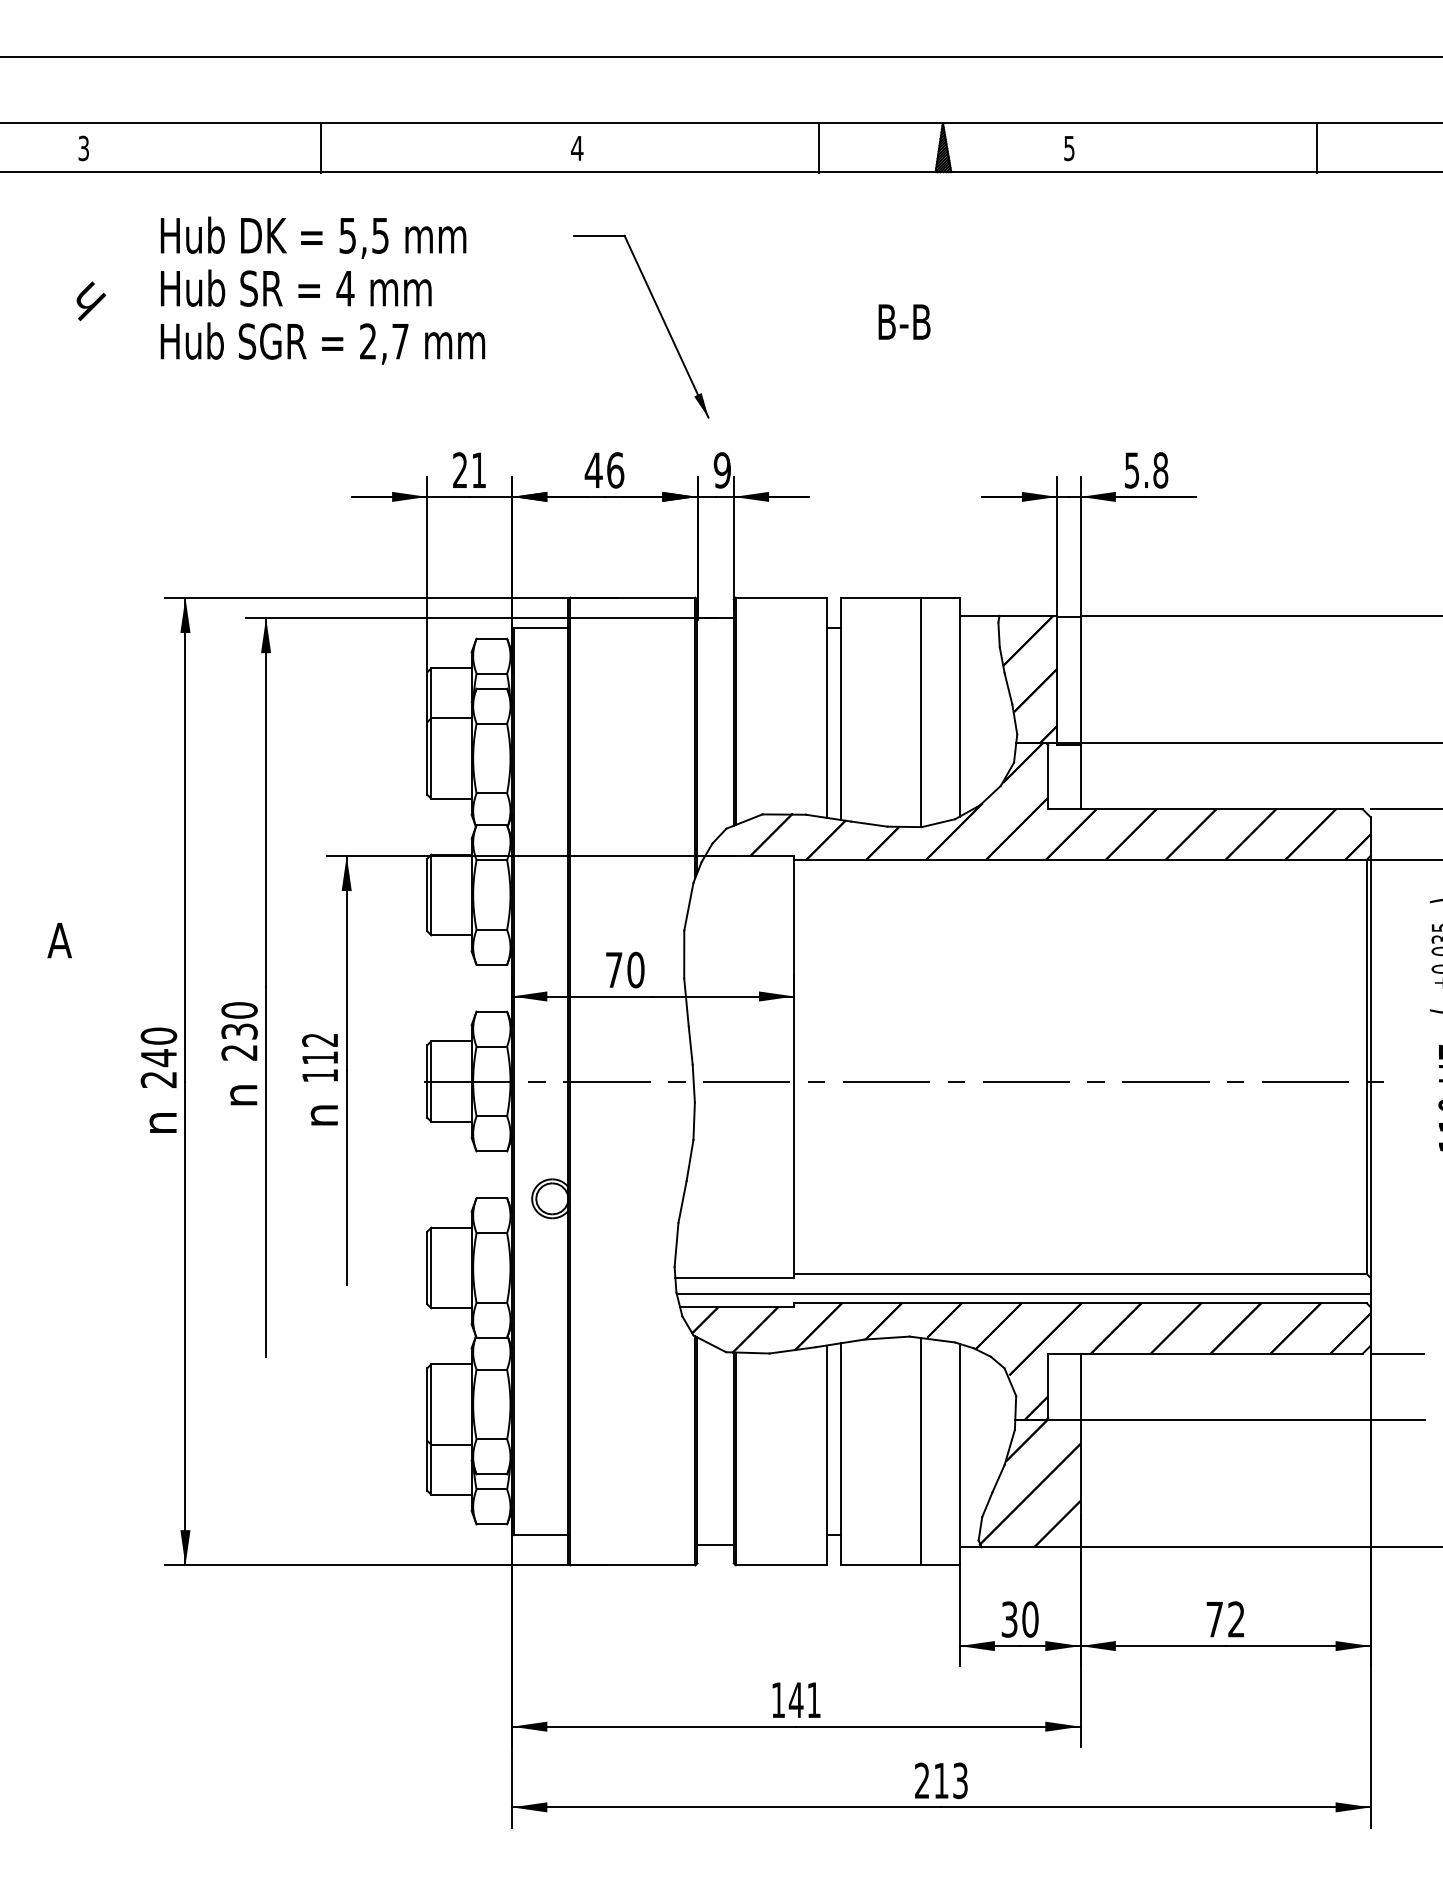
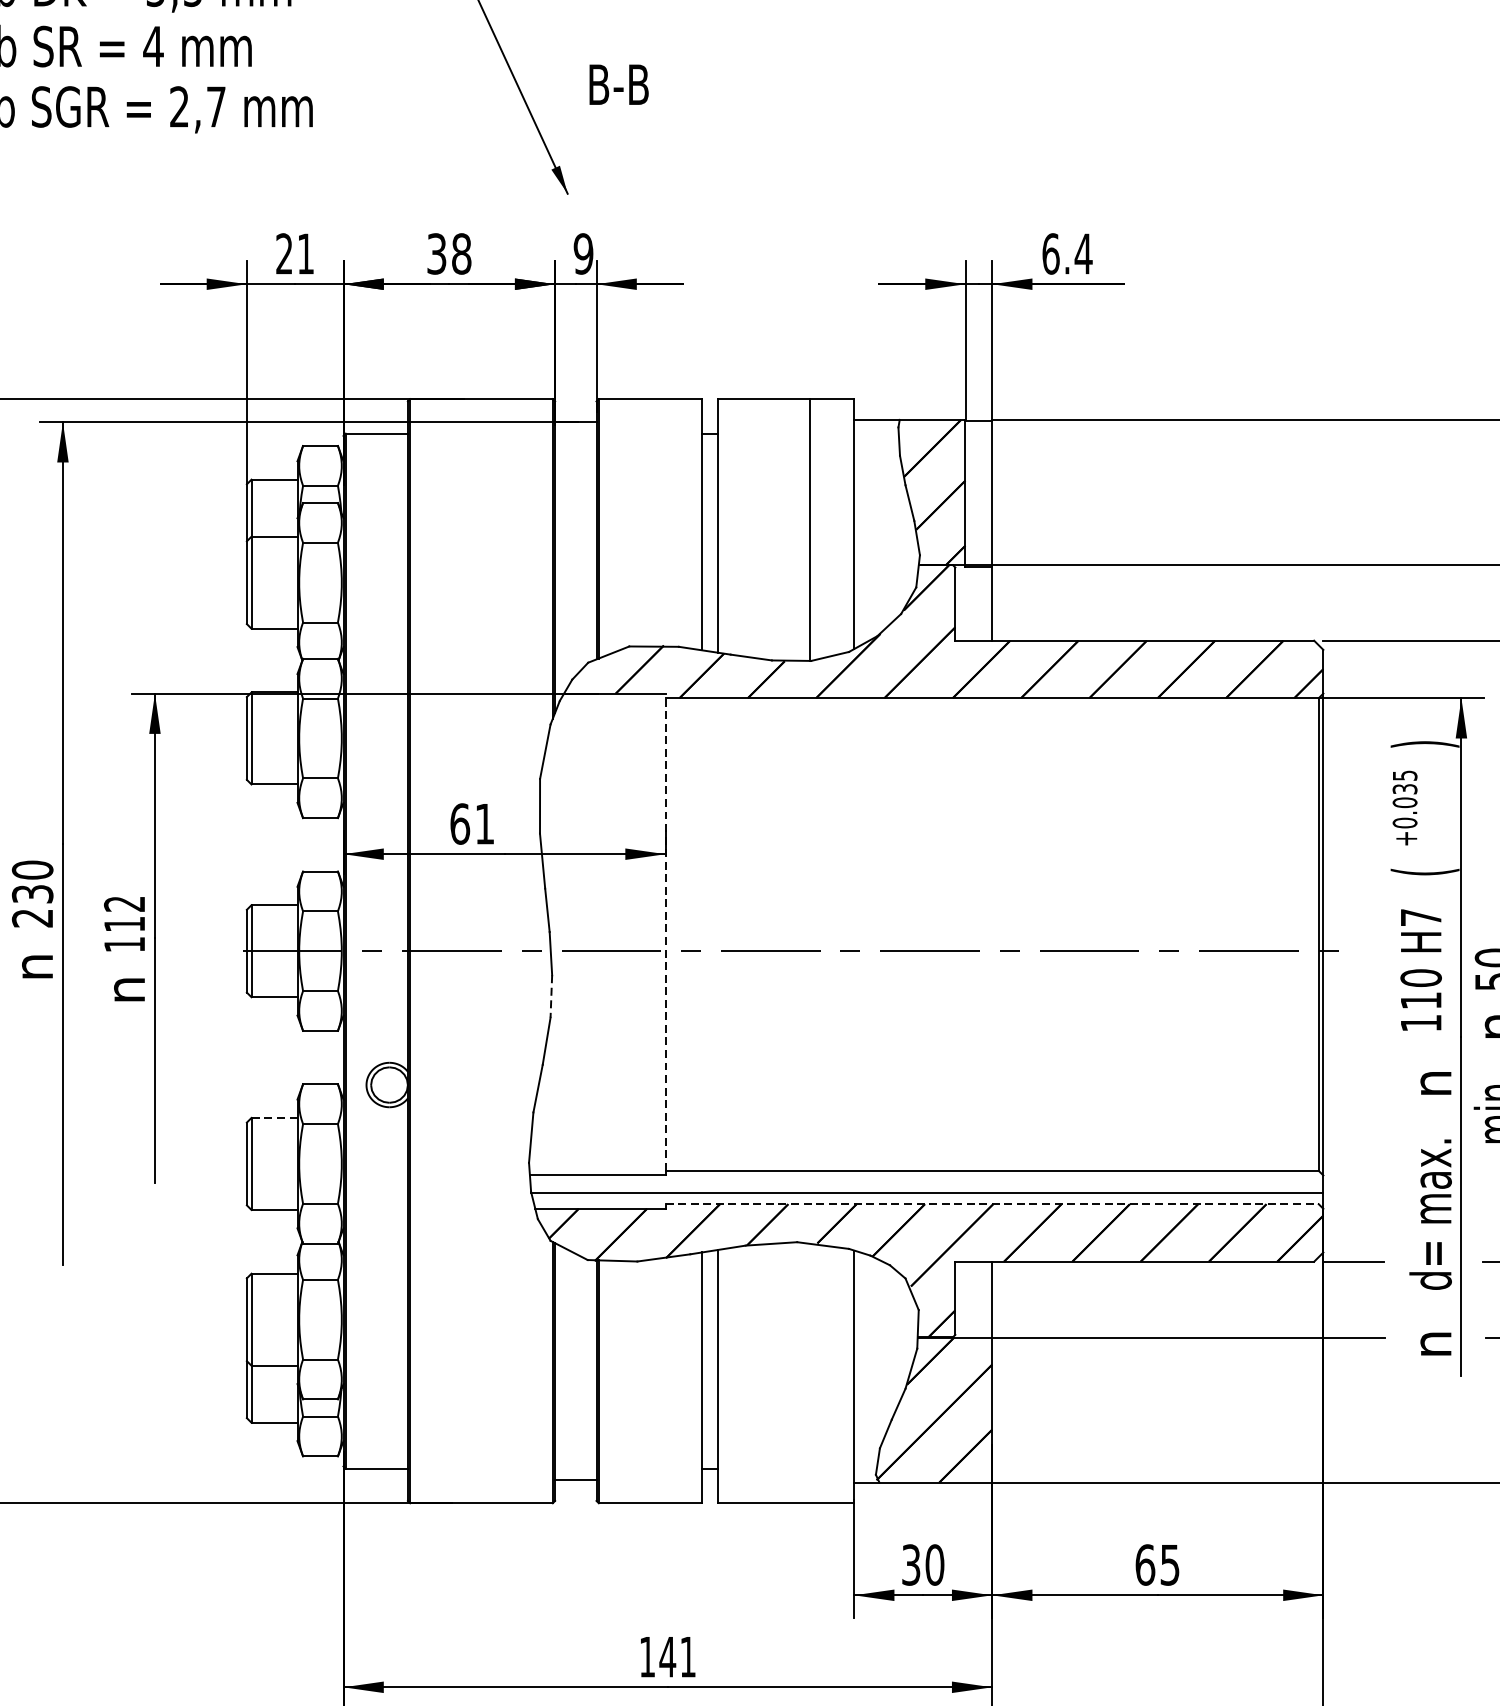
text: (904, 321) -> (619, 84), moved
text: (604, 470) -> (449, 254), 46 -> 38
text: (1146, 470) -> (1067, 254), 5.8 -> 6.4
text: (624, 969) -> (471, 823), 70 -> 61
line: (794, 1064) -> (665, 931), solid -> dashed
line: (694, 1121) -> (551, 996), solid -> dashed
line: (451, 1227) -> (274, 1117), solid -> dashed
line: (1081, 1303) -> (993, 1204), solid -> dashed
line: (921, 1451) -> (810, 1373), removed
text: (1225, 1619) -> (1157, 1564), 72 -> 65

